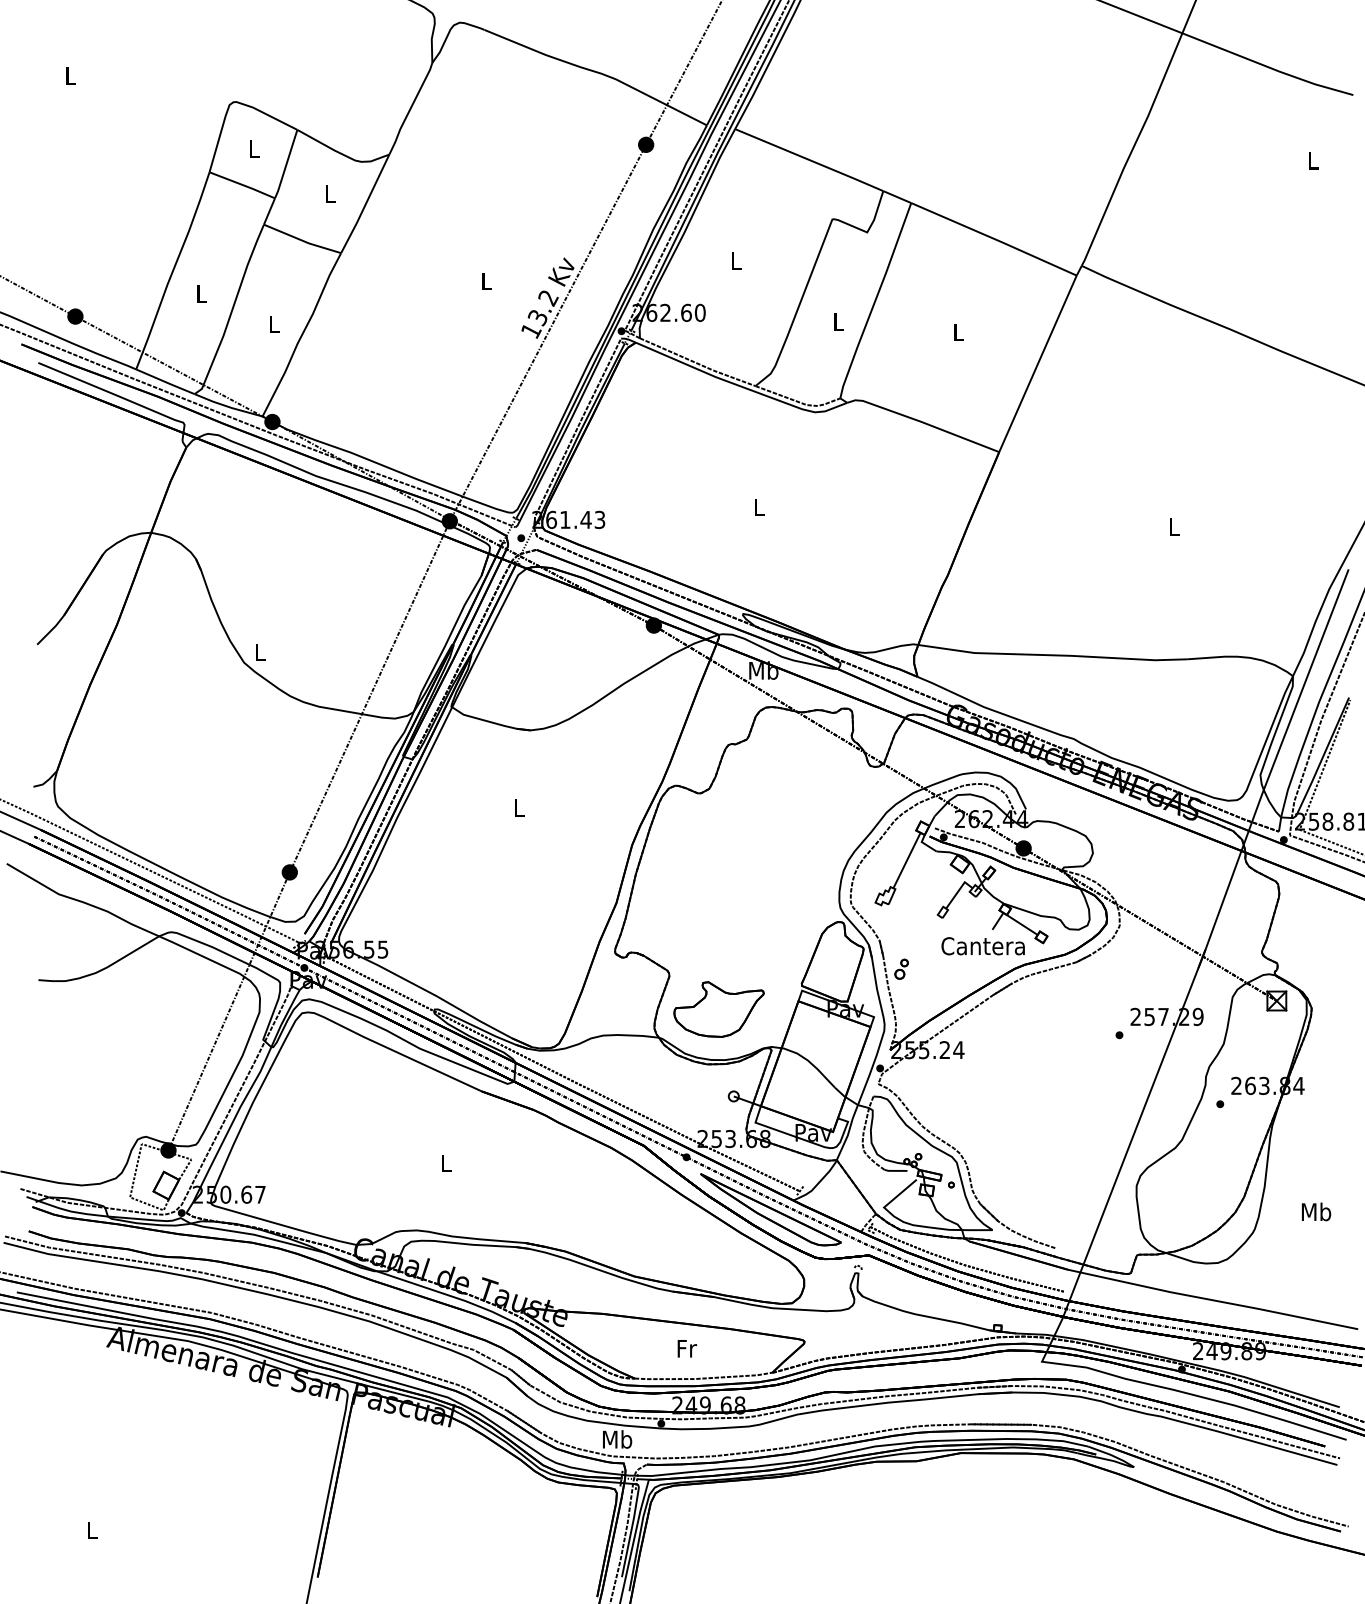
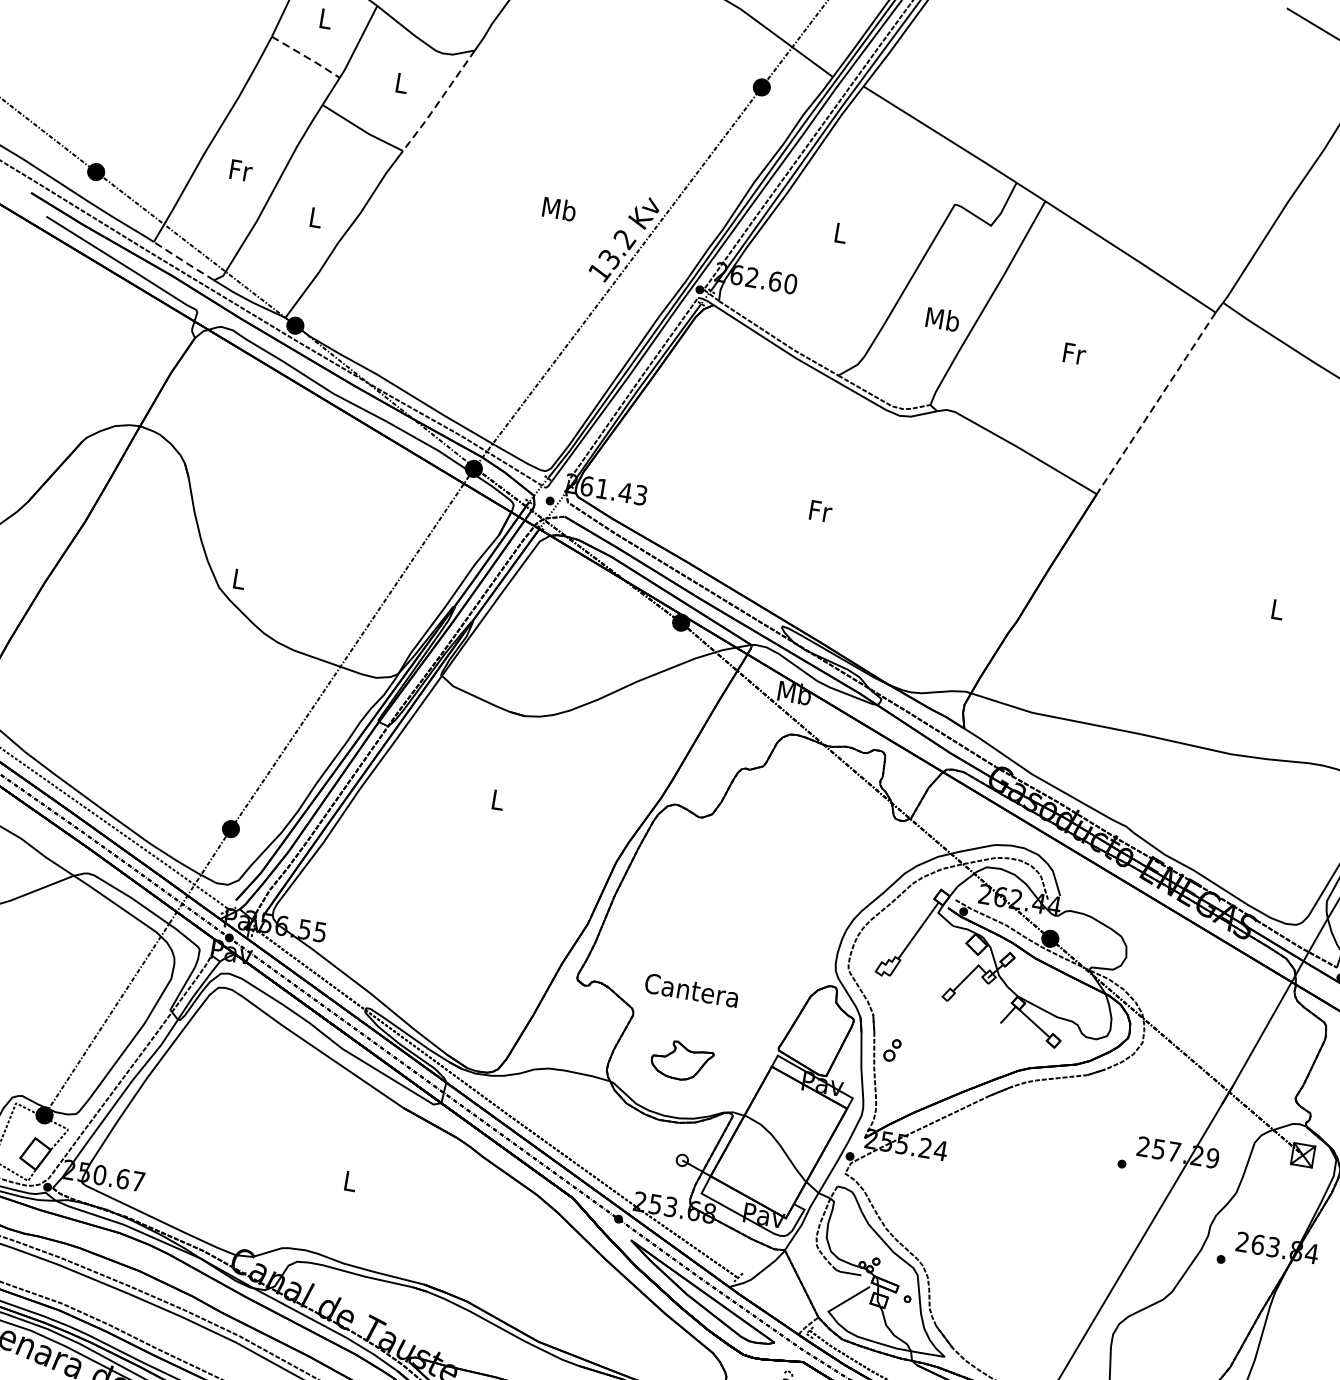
line: (242, 185) -> (306, 57), solid -> dashed
line: (365, 205) -> (438, 102), solid -> dashed
text: (486, 280) -> (559, 208), L -> Mb
text: (202, 293) -> (241, 170), L -> Fr
text: (838, 321) -> (942, 319), L -> Mb
text: (958, 332) -> (1073, 353), L -> Fr
line: (1037, 364) -> (1155, 404), solid -> dashed
line: (165, 382) -> (183, 261), solid -> dashed
text: (759, 507) -> (820, 511), L -> Fr
text: (982, 946) -> (690, 990), moved
part: (718, 1009) -> (681, 1060), size x0.6

